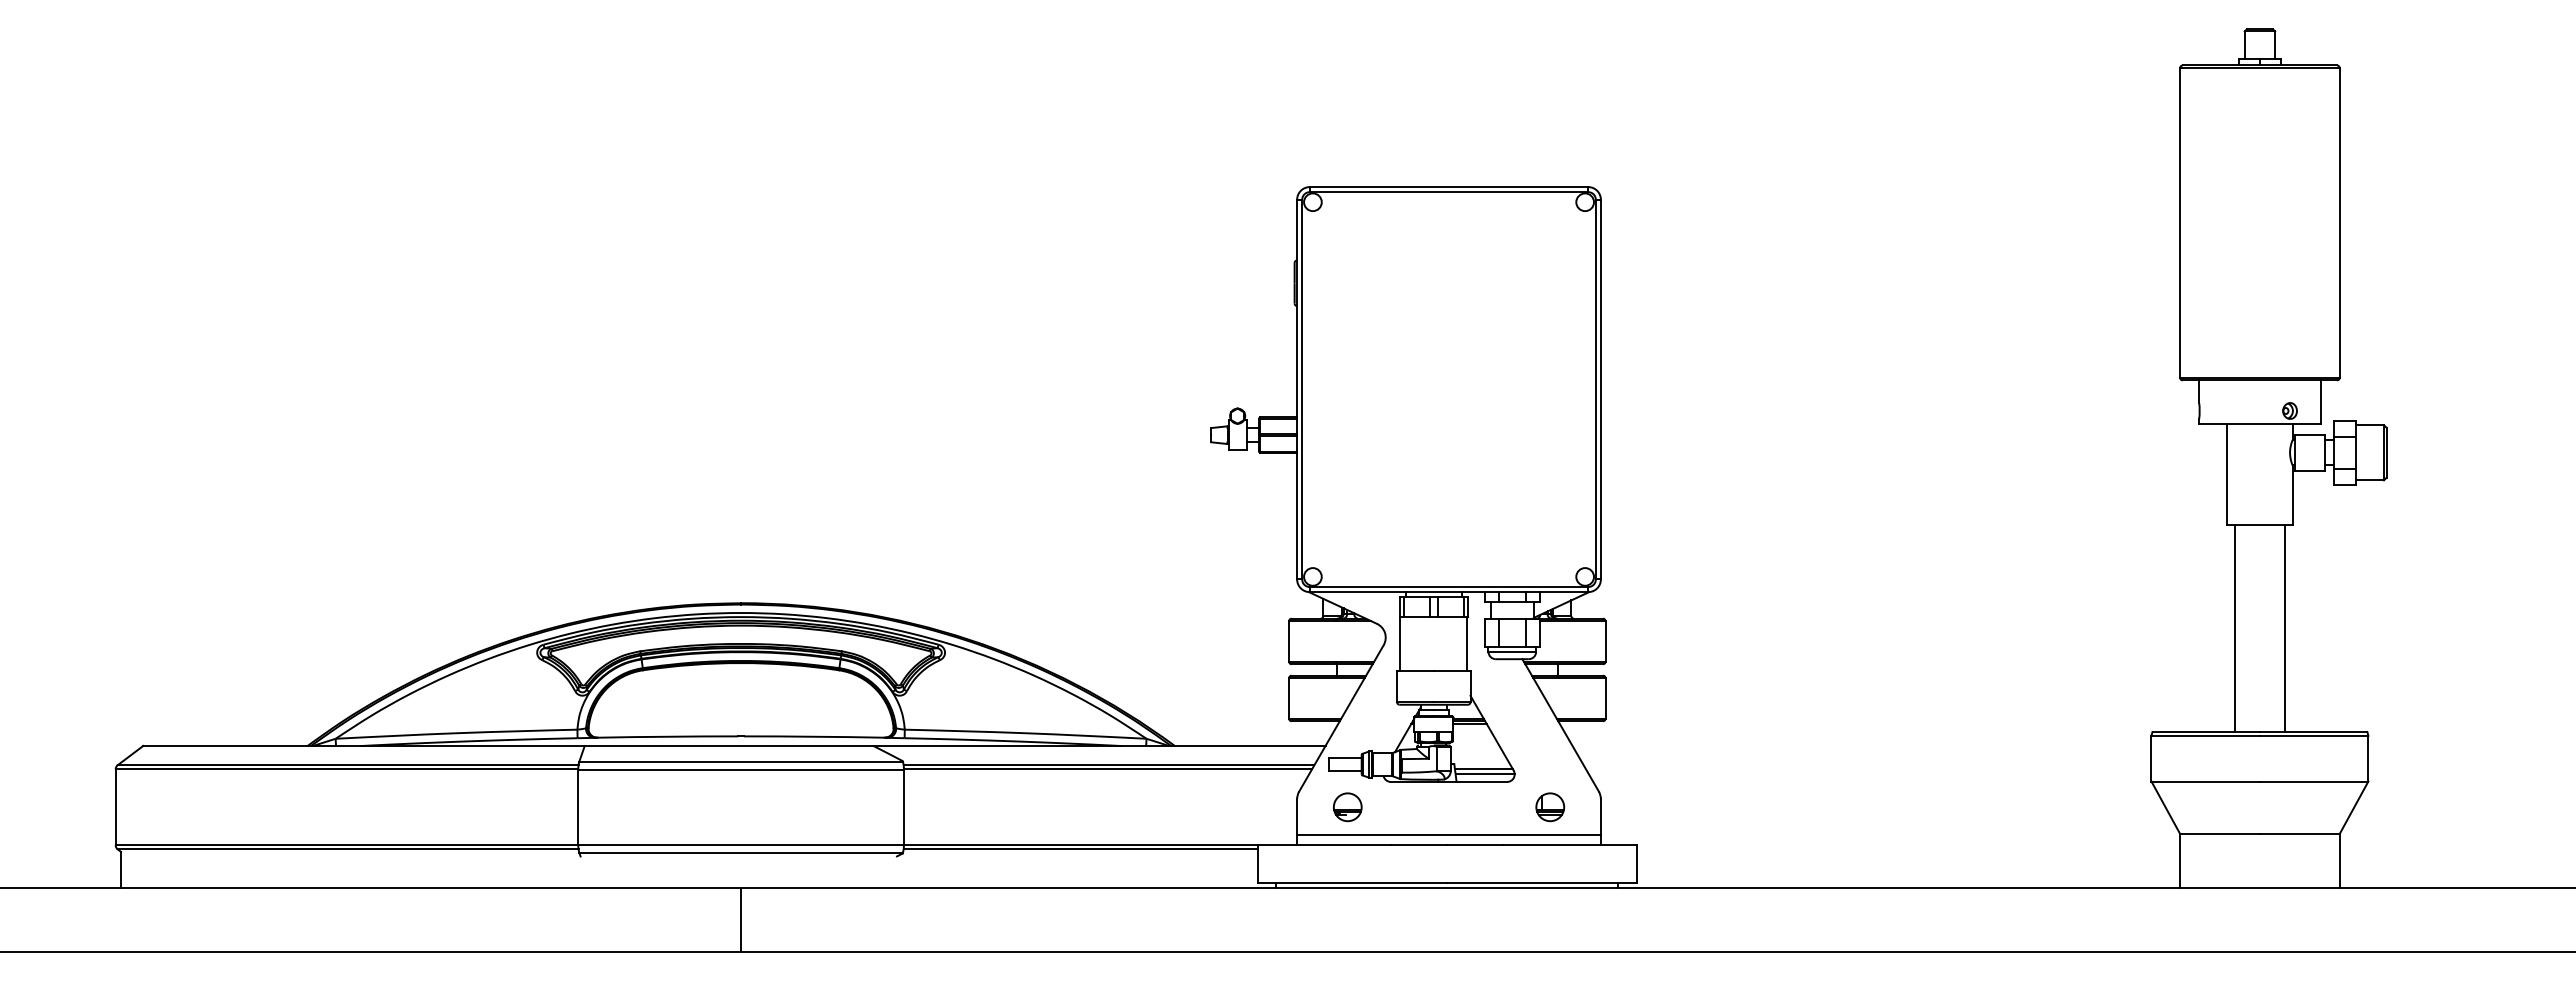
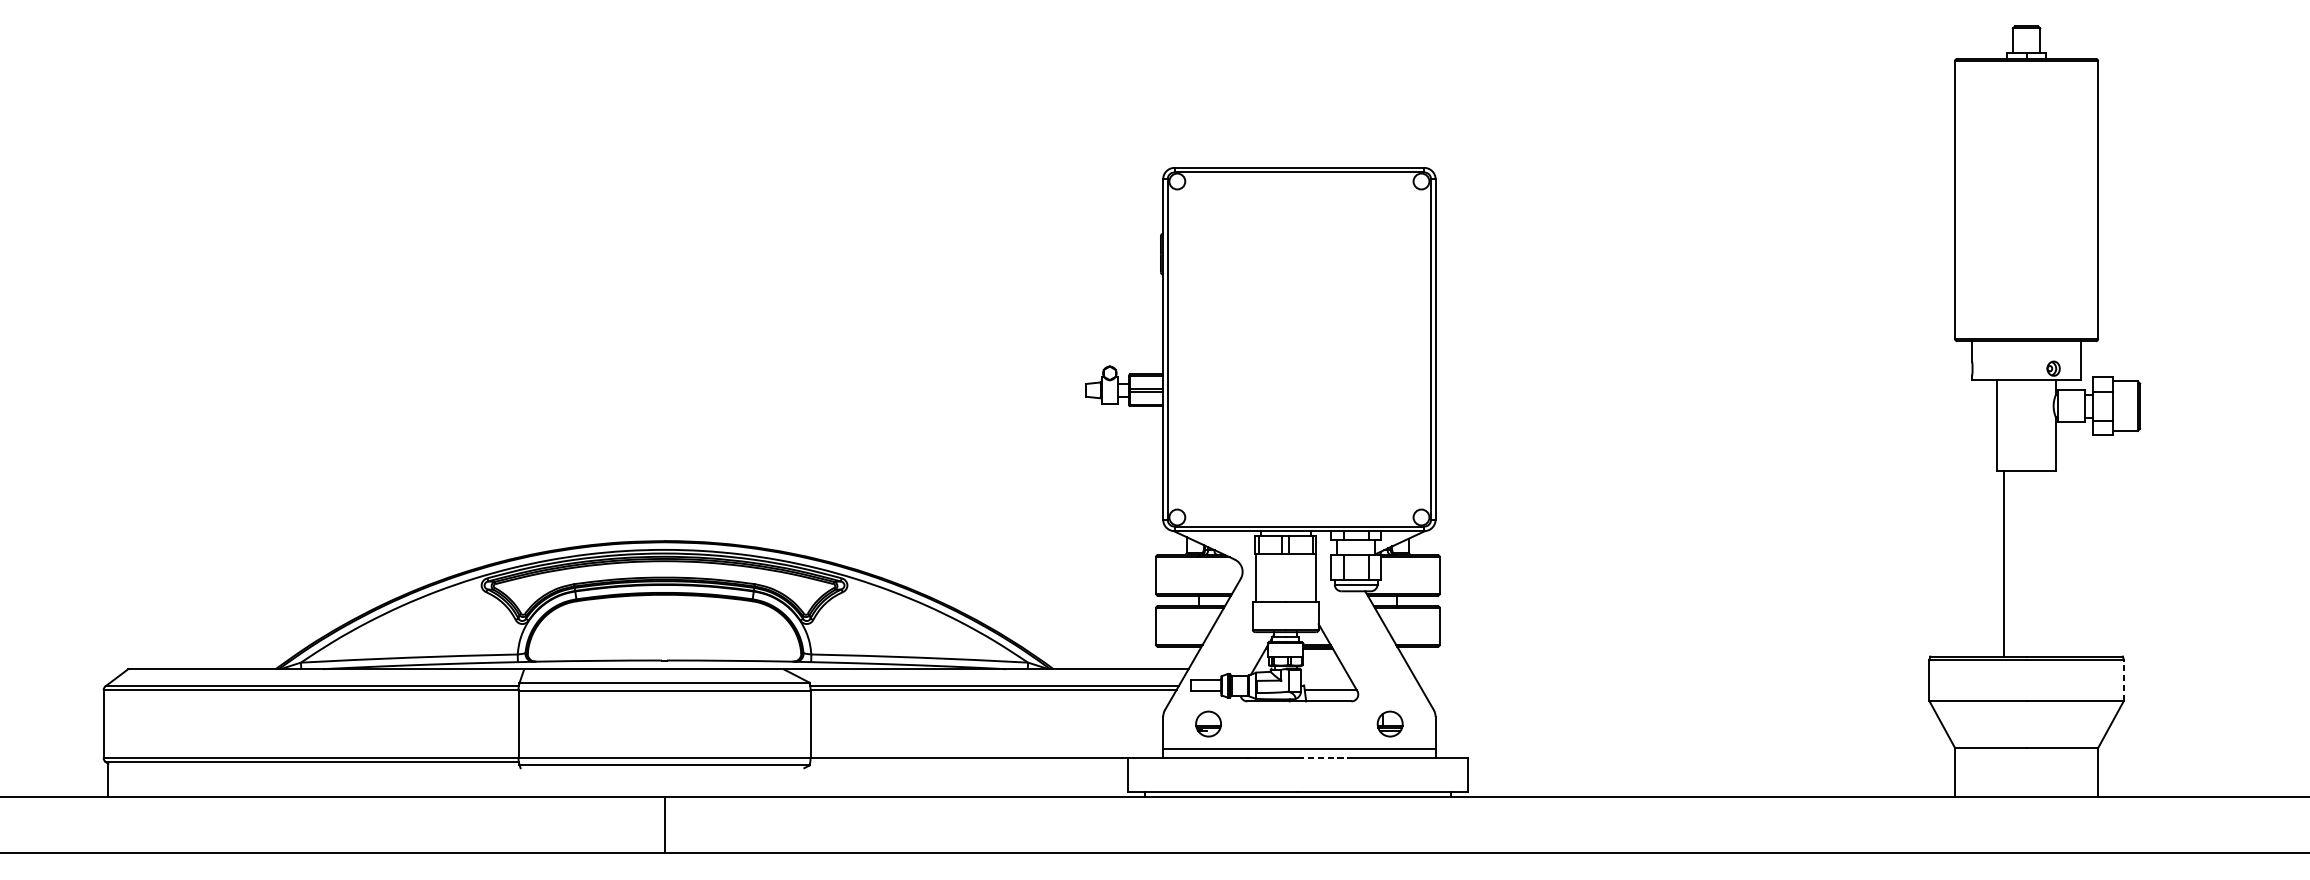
line: (2285, 628) -> (2049, 563), removed
line: (2368, 758) -> (2123, 680), solid -> dashed
line: (1484, 774) -> (1331, 694), removed
line: (1475, 845) -> (1323, 758), solid -> dashed
line: (1080, 849) -> (968, 761), removed

